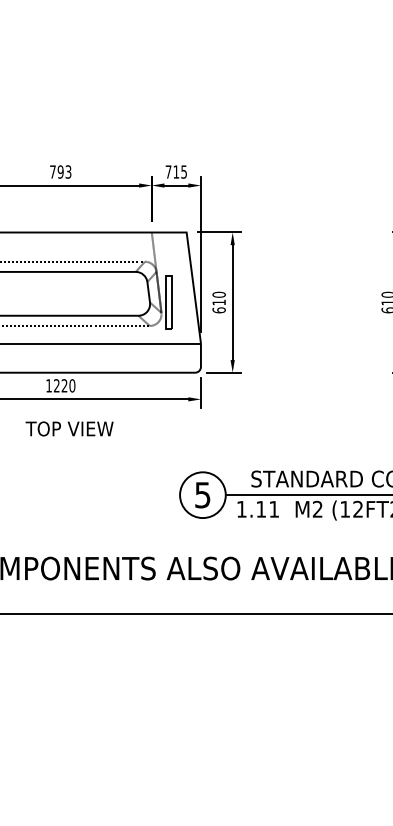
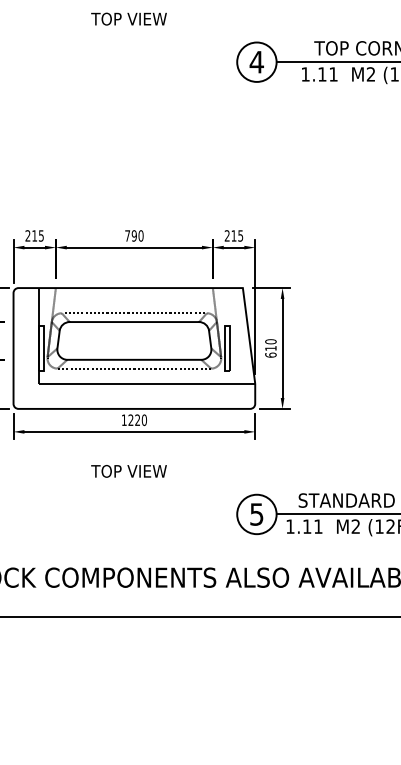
text: (67, 171) -> (140, 235), 793 -> 790
text: (167, 171) -> (226, 235), 715 -> 215
text: (69, 429) -> (128, 471), moved

